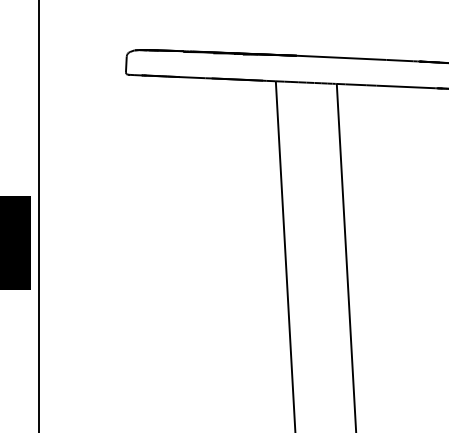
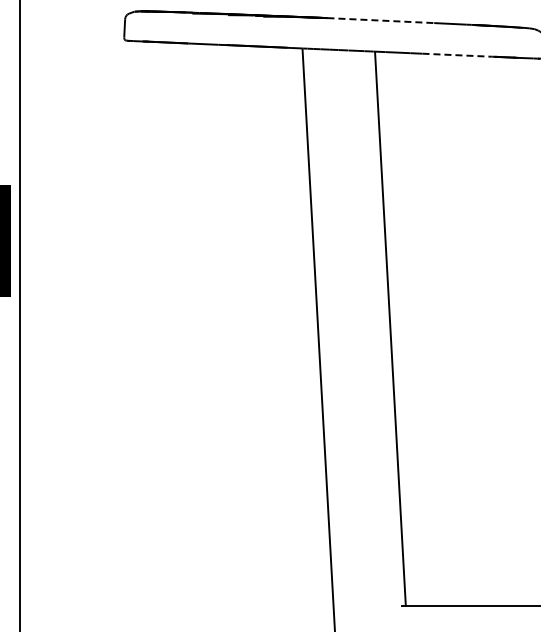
line: (342, 57) -> (381, 20), solid -> dashed
line: (406, 87) -> (457, 55), solid -> dashed

